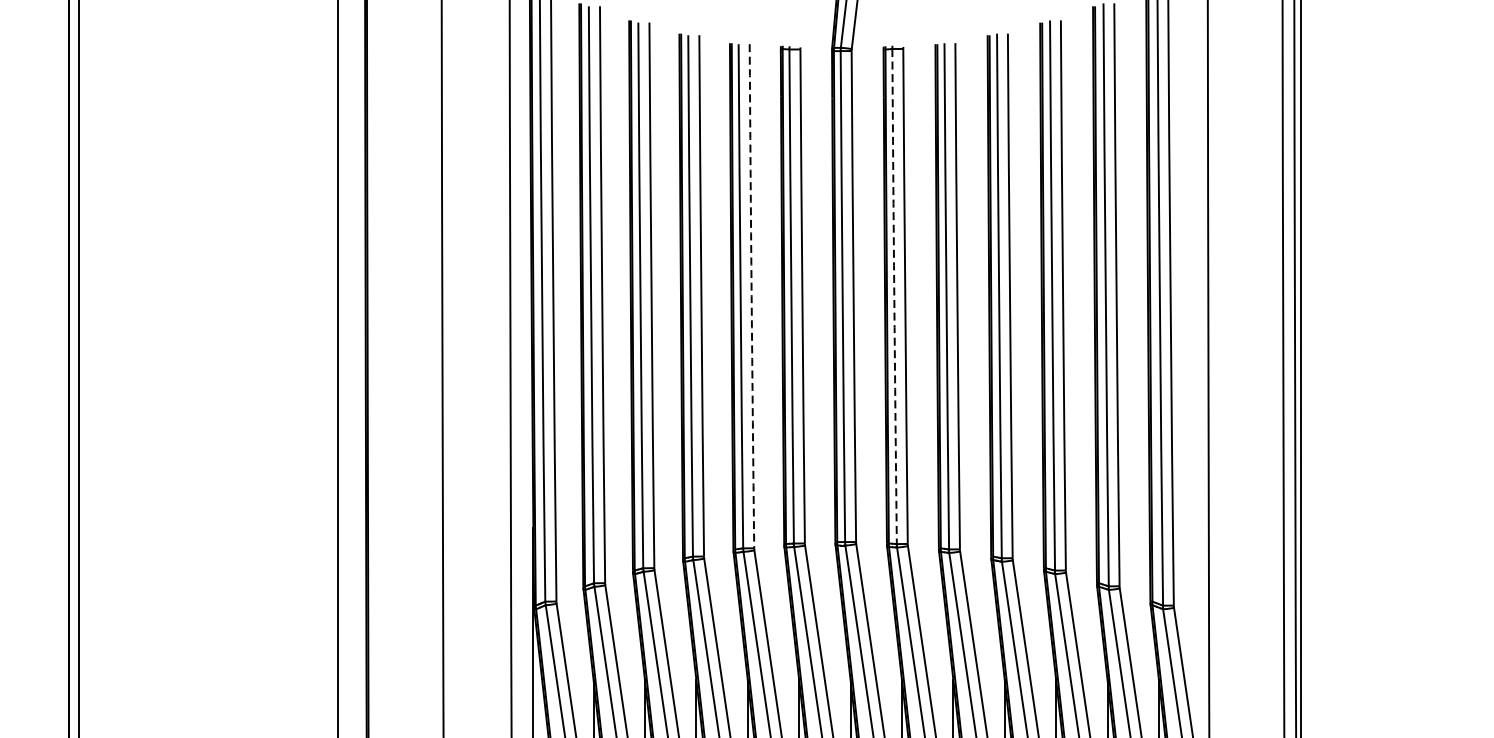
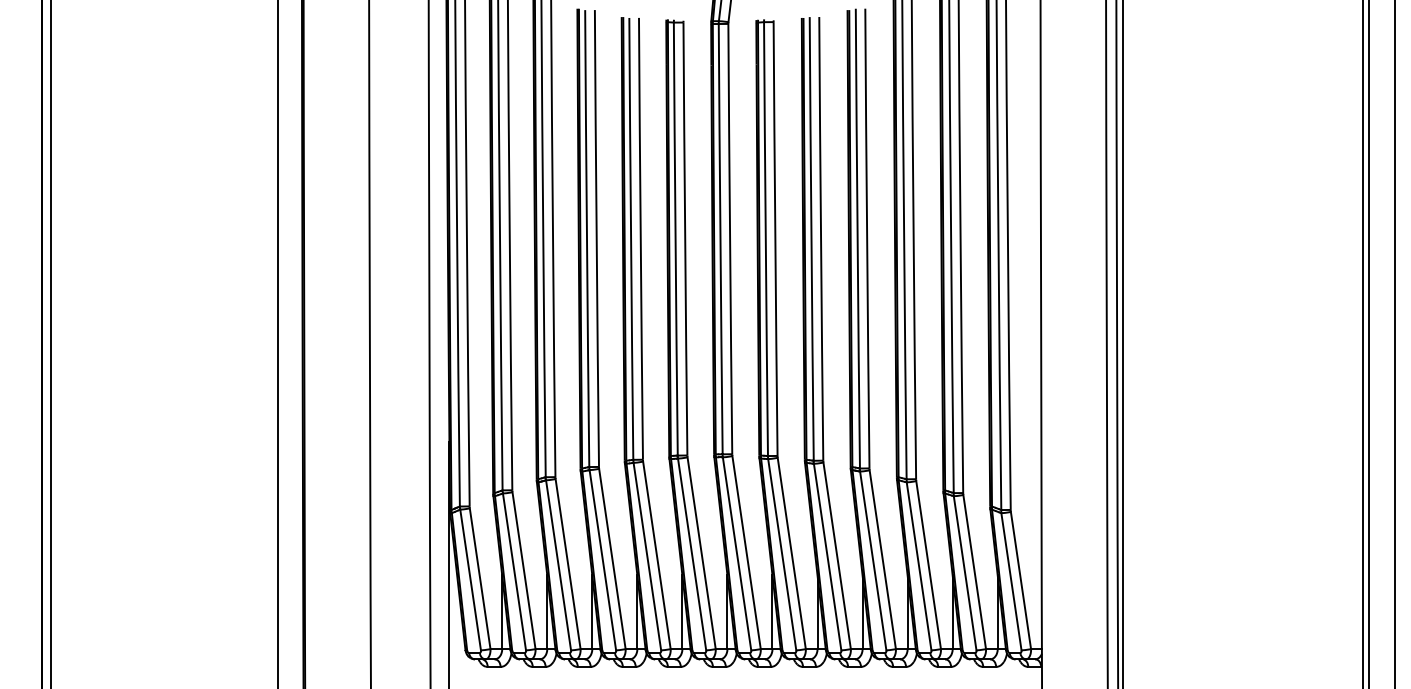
arc: (751, 295) -> (640, 238), dashed -> solid
arc: (894, 296) -> (765, 239), dashed -> solid

